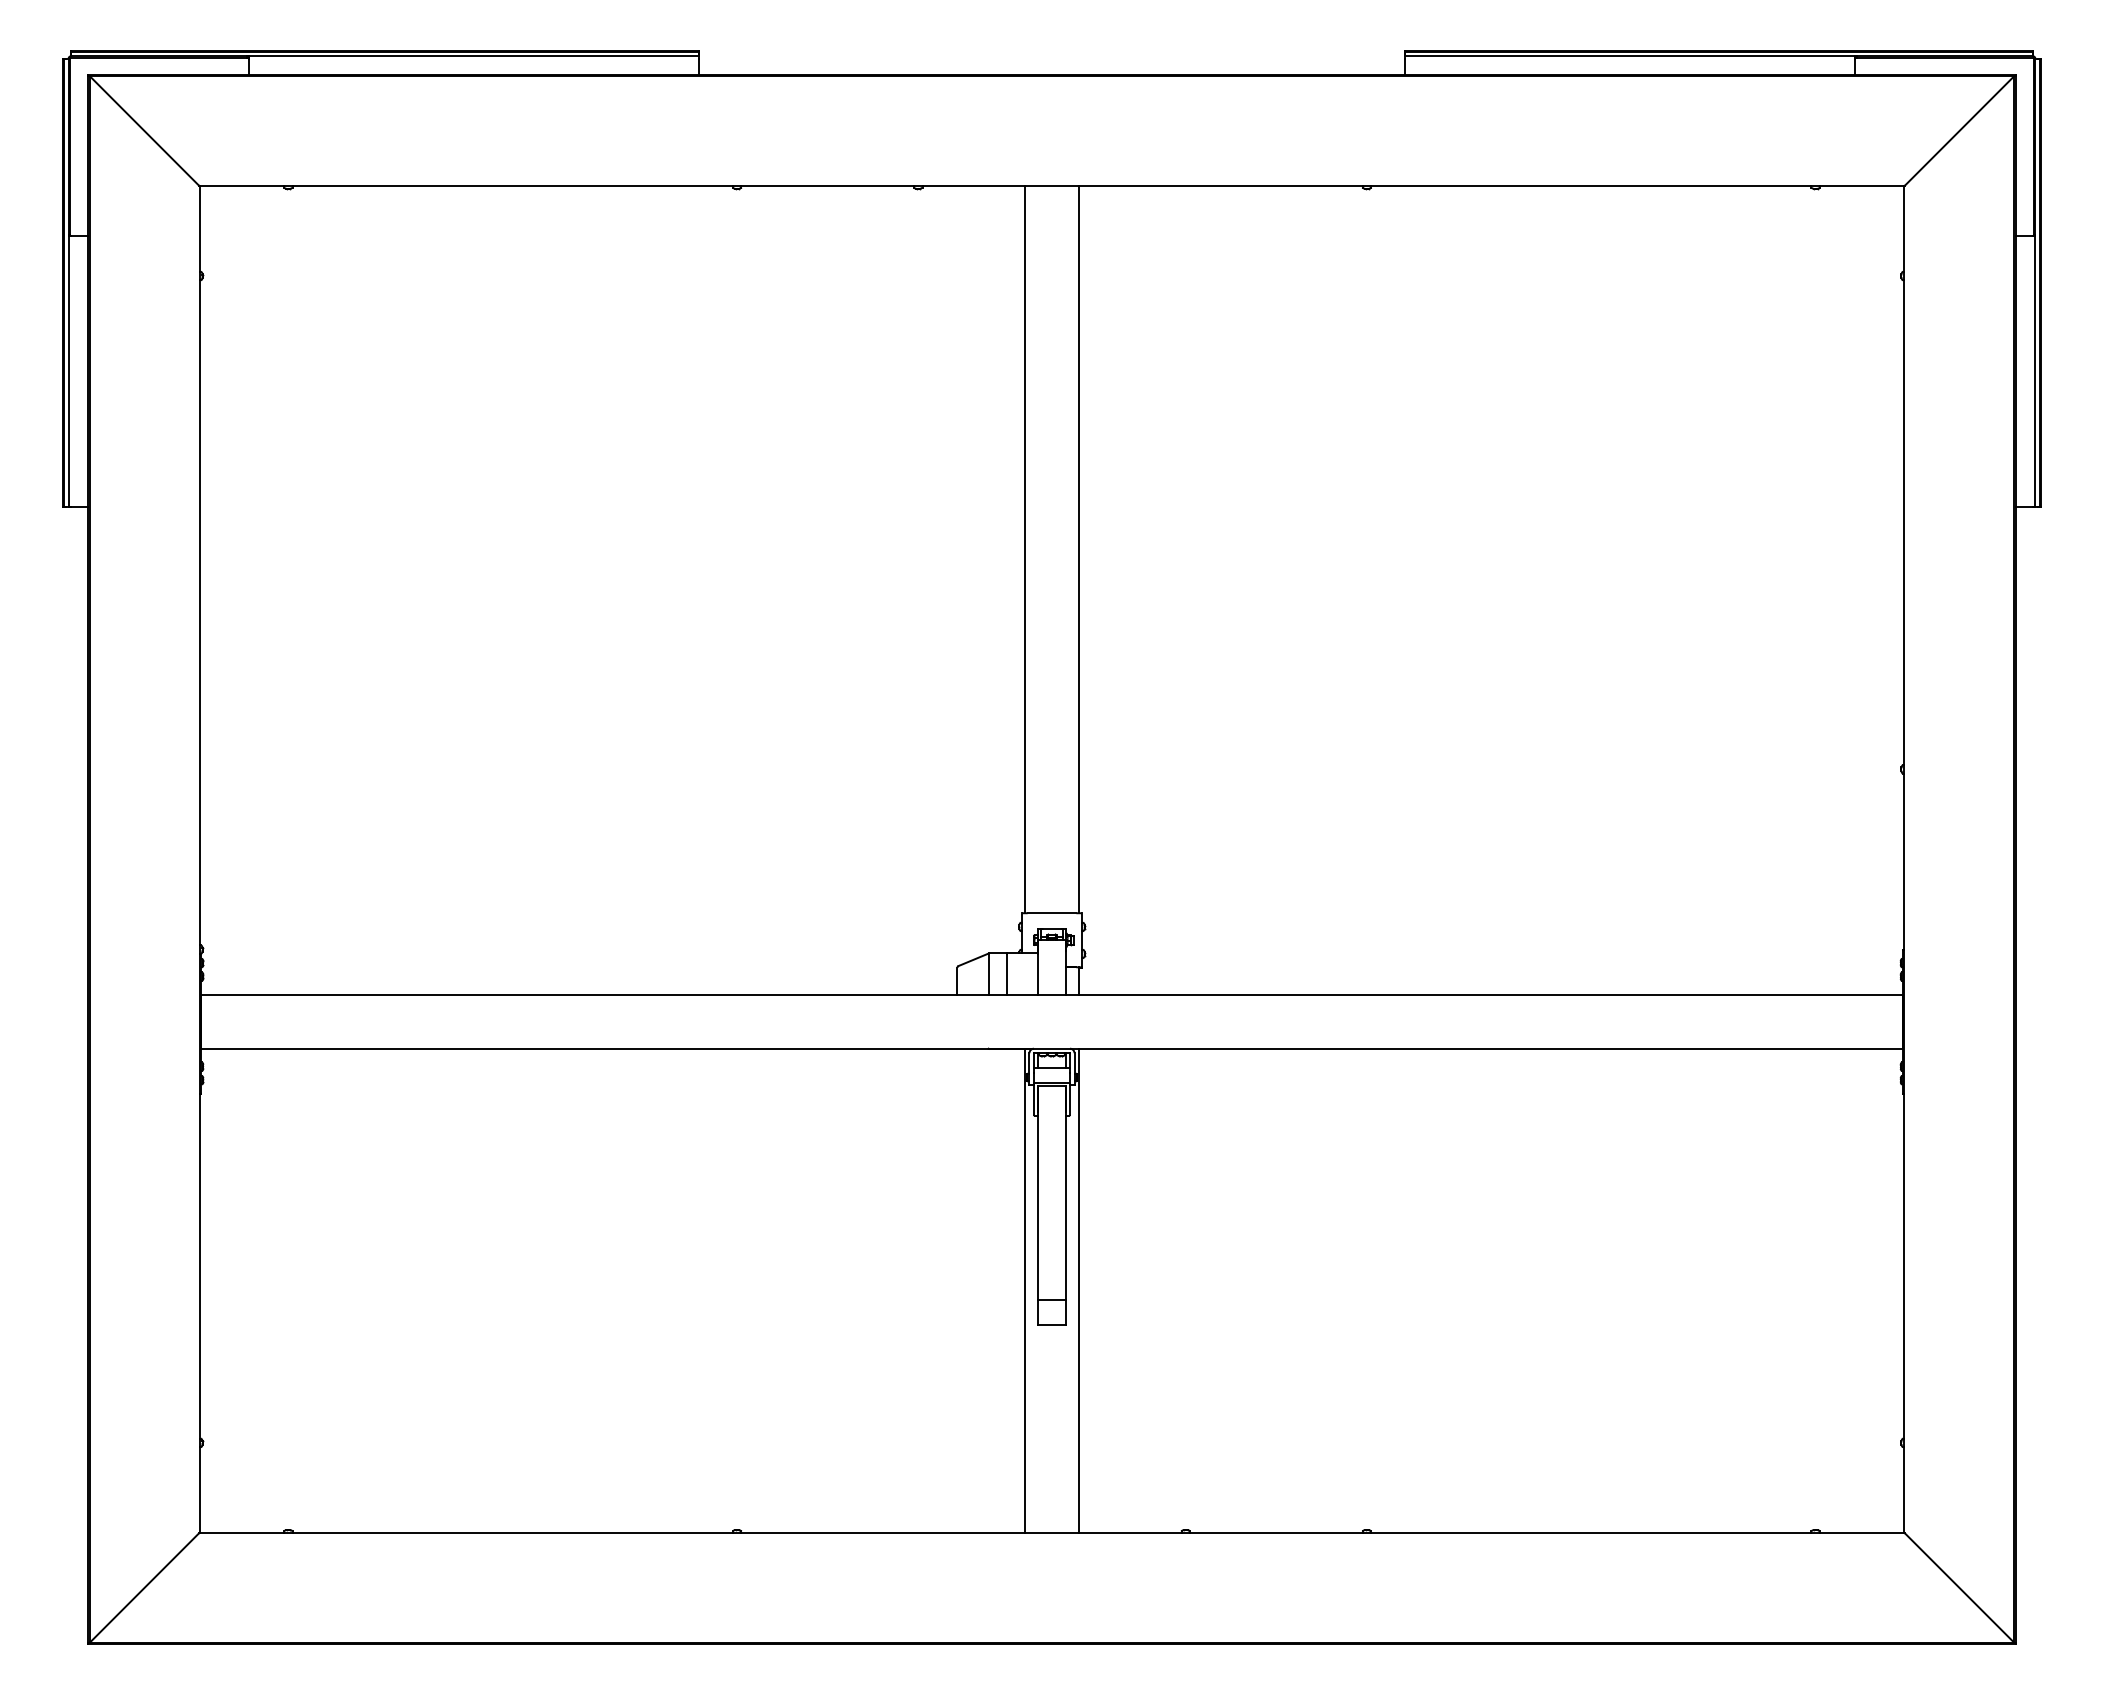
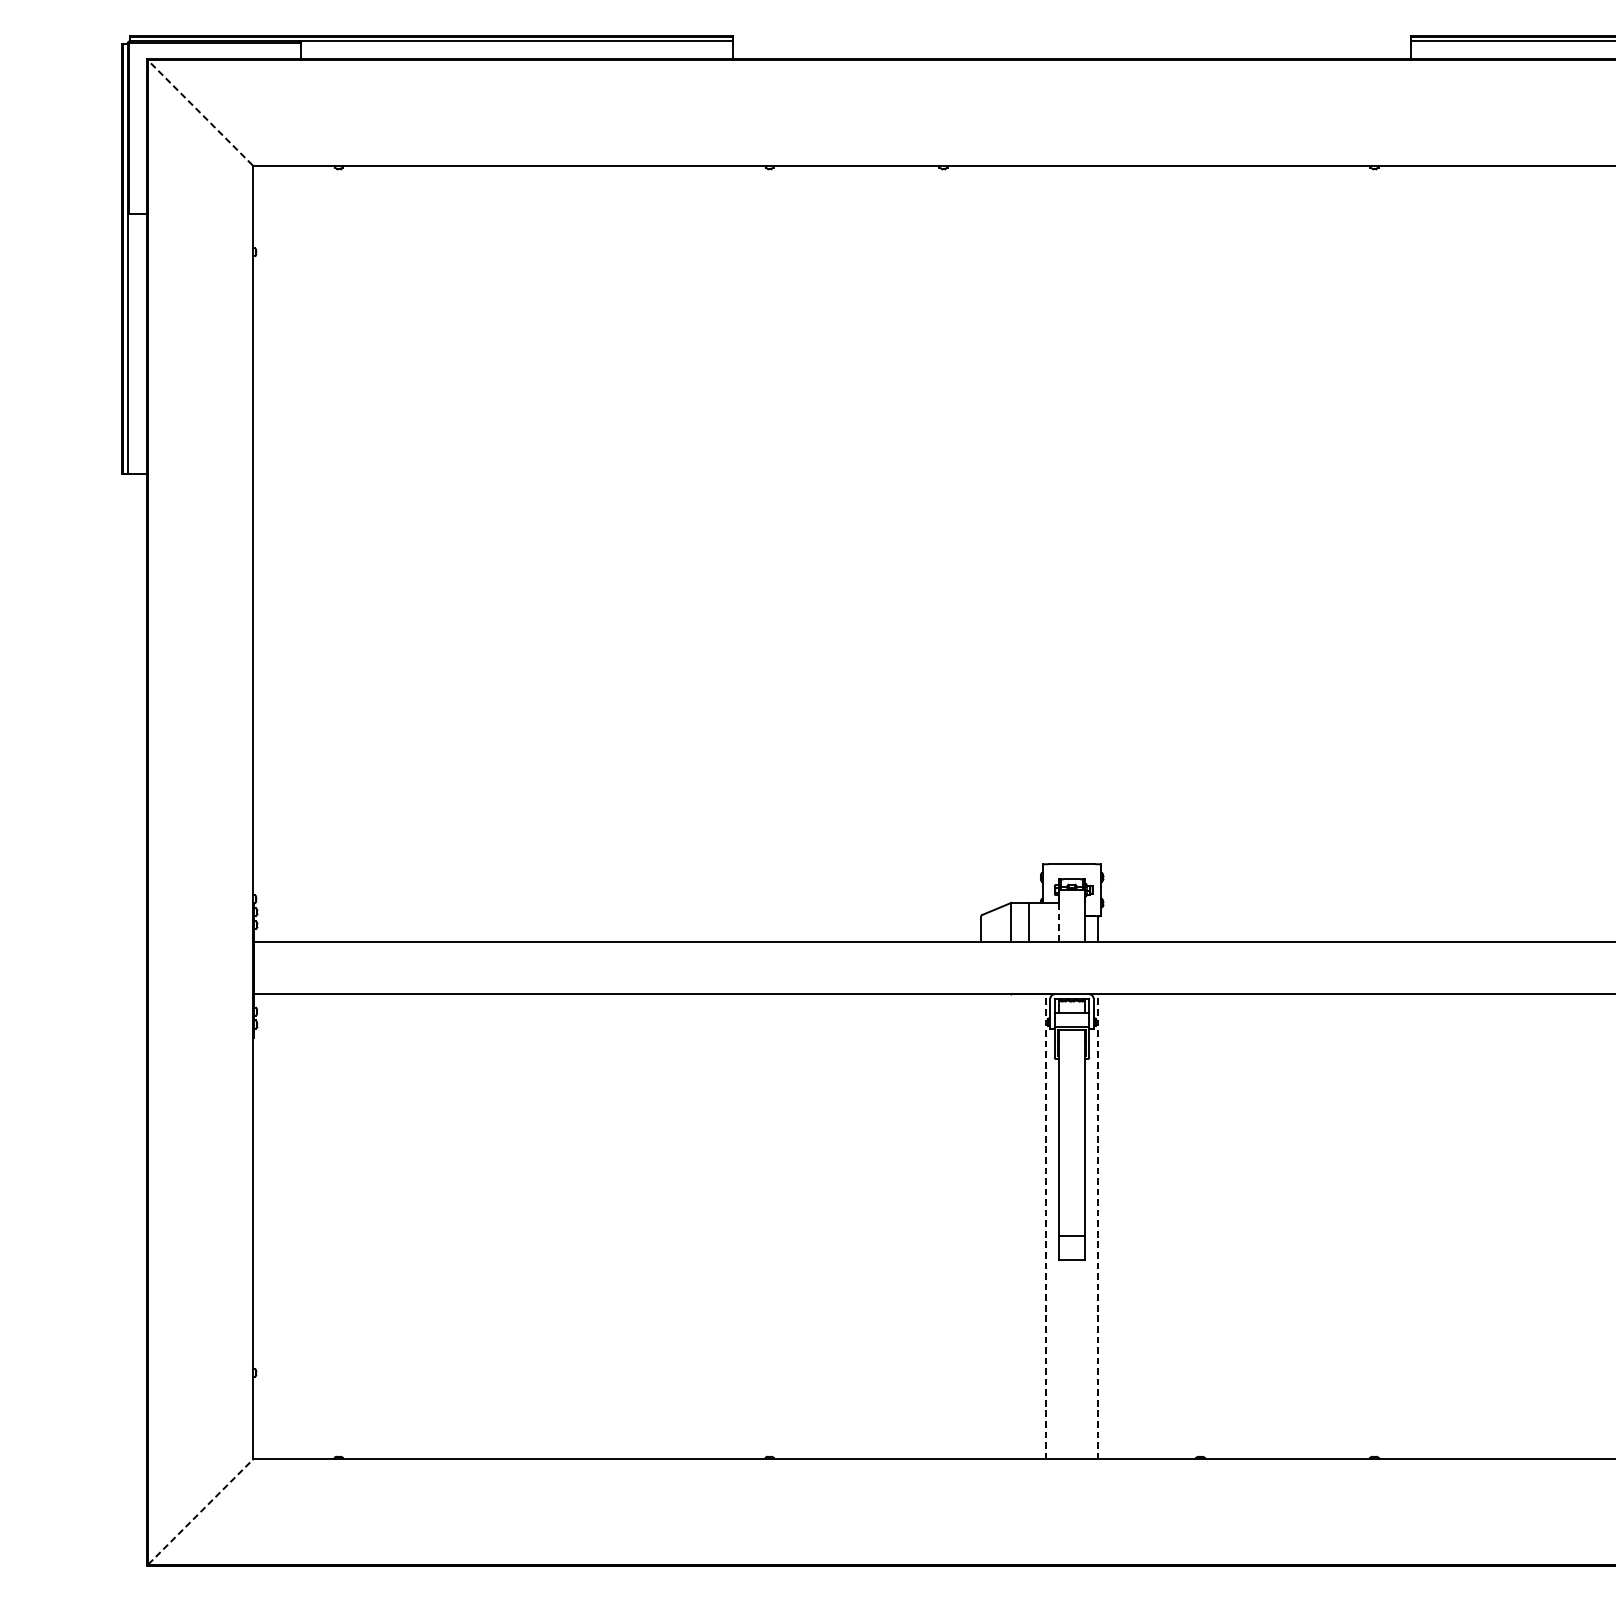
line: (144, 131) -> (200, 113), solid -> dashed
line: (1024, 549) -> (1045, 514), removed
line: (1079, 549) -> (1098, 514), removed
line: (1038, 974) -> (1059, 923), solid -> dashed
line: (1024, 1290) -> (1045, 1226), solid -> dashed
line: (1079, 1290) -> (1098, 1226), solid -> dashed
line: (144, 1587) -> (200, 1511), solid -> dashed

